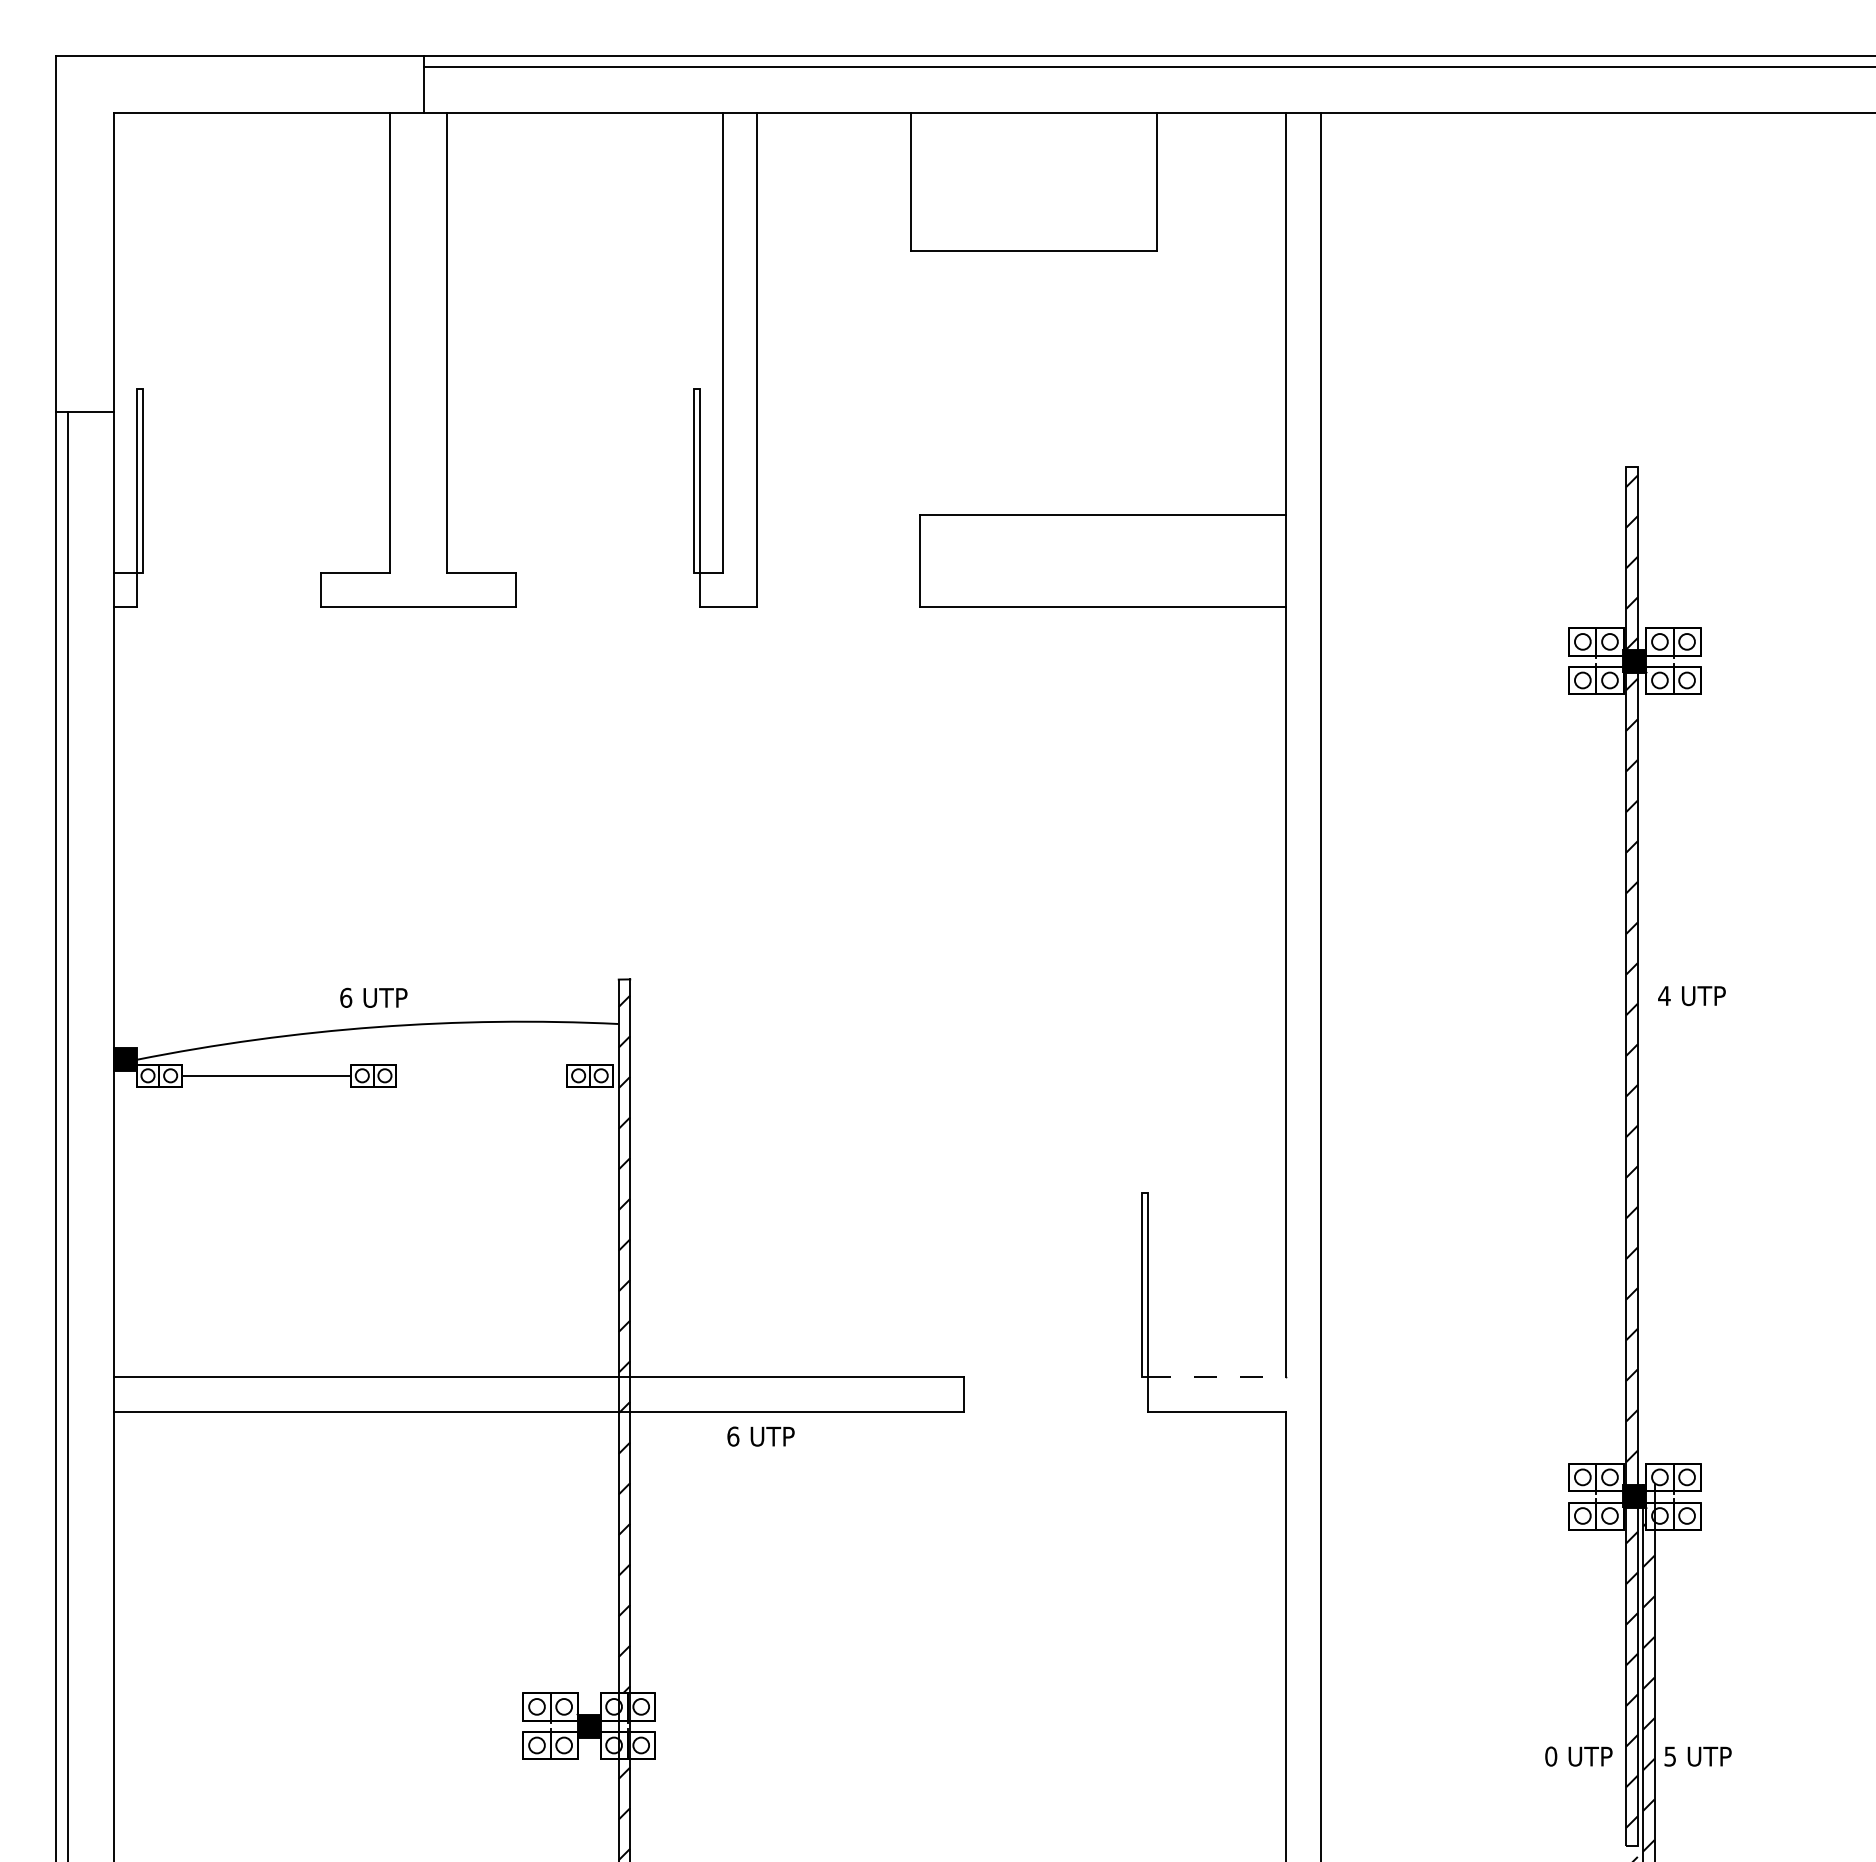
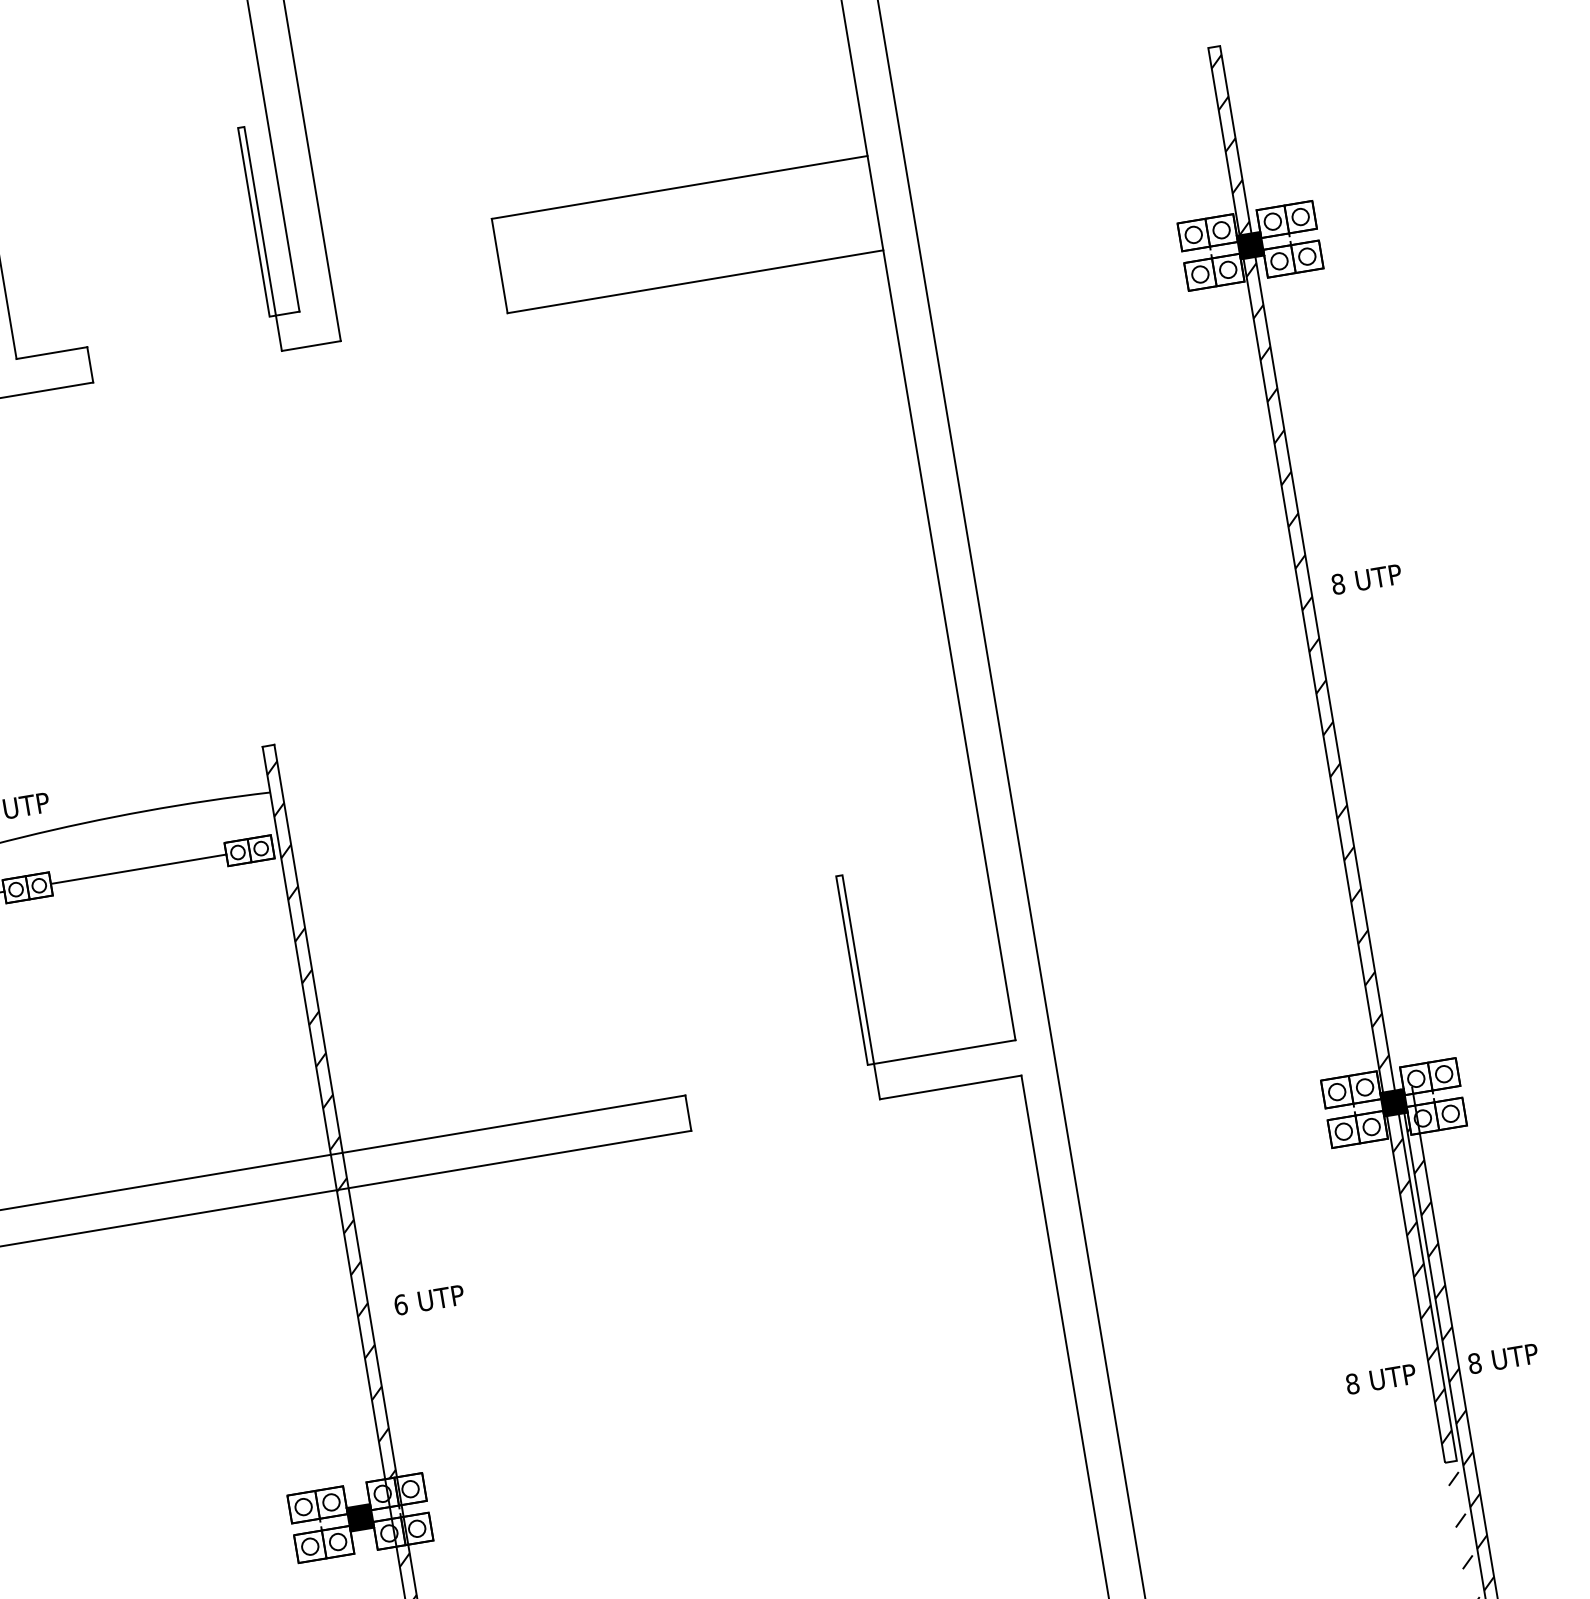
text: (1664, 996) -> (1338, 584), 4 -> 8
line: (481, 1075) -> (138, 868), added
line: (1217, 1377) -> (945, 1052), dashed -> solid
text: (760, 1436) -> (428, 1300), moved
text: (1551, 1756) -> (1352, 1383), 0 -> 8
text: (1670, 1756) -> (1475, 1363), 5 -> 8

